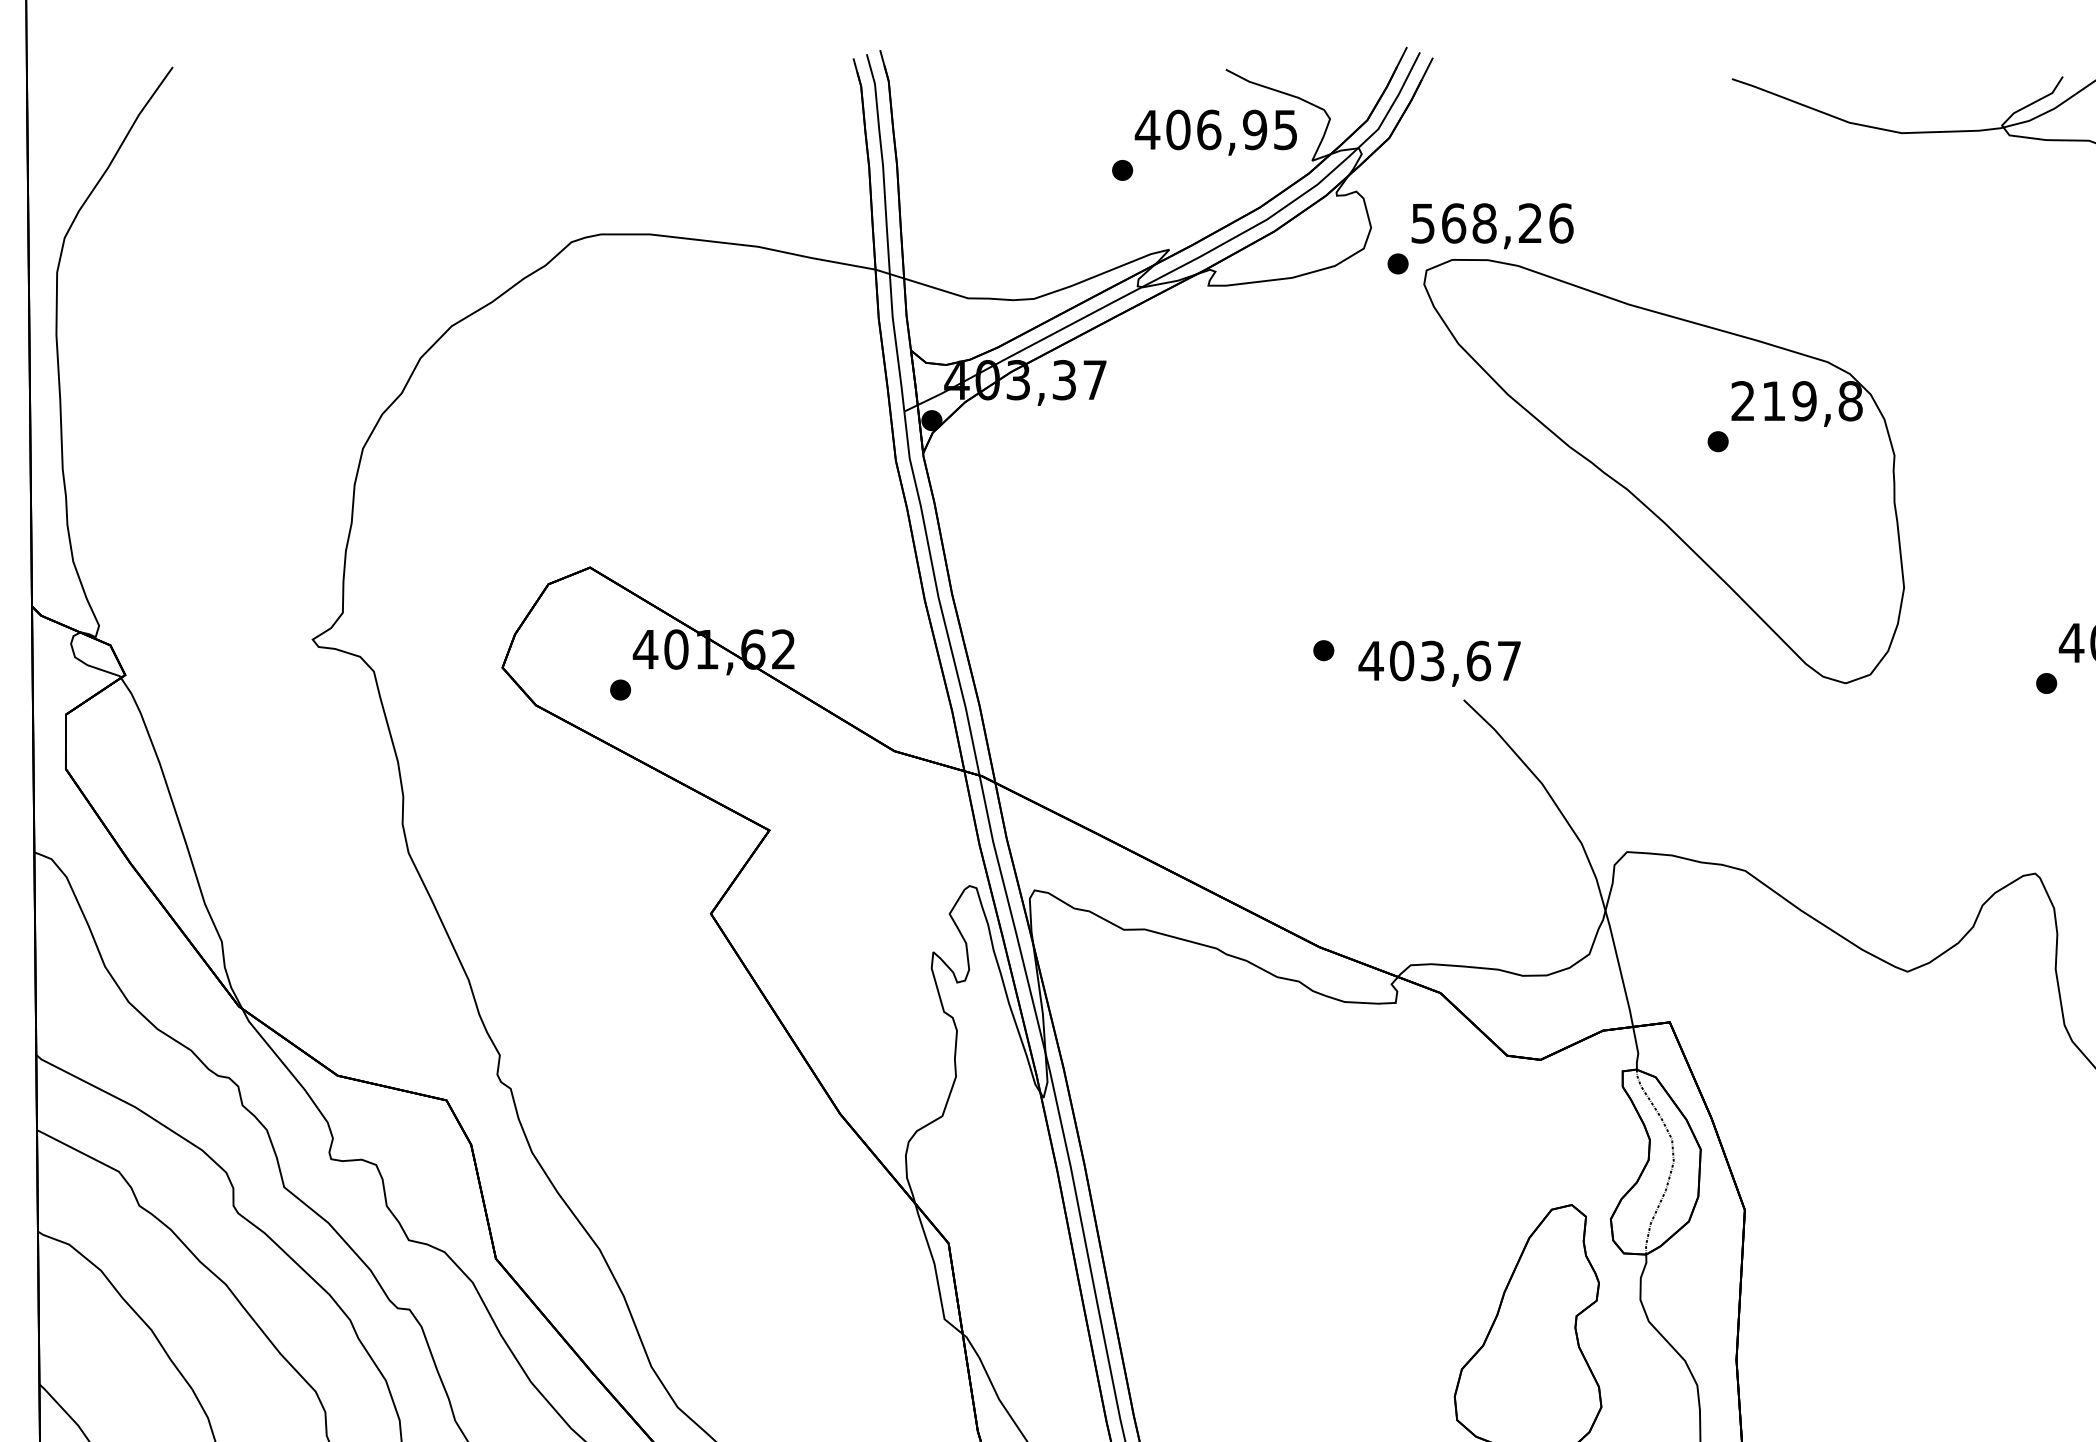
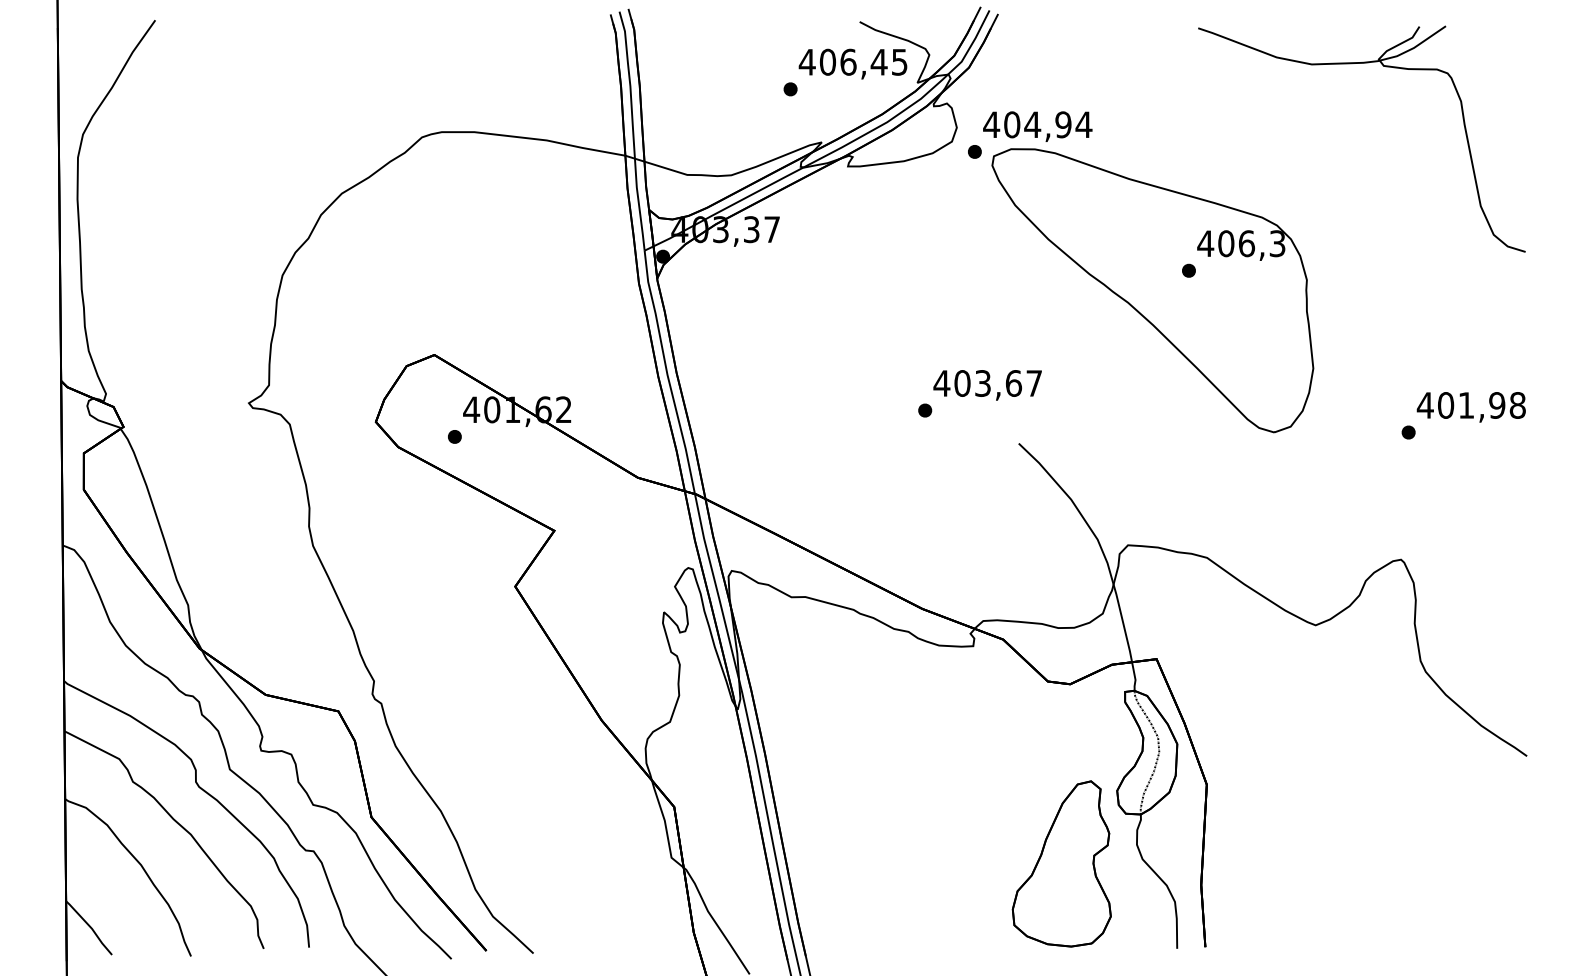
text: (1253, 128) -> (878, 61), 406,95 -> 406,45
text: (1491, 222) -> (1037, 124), 568,26 -> 404,94
text: (1796, 400) -> (1241, 243), 219,8 -> 406,3
text: (1439, 664) -> (987, 385), moved

